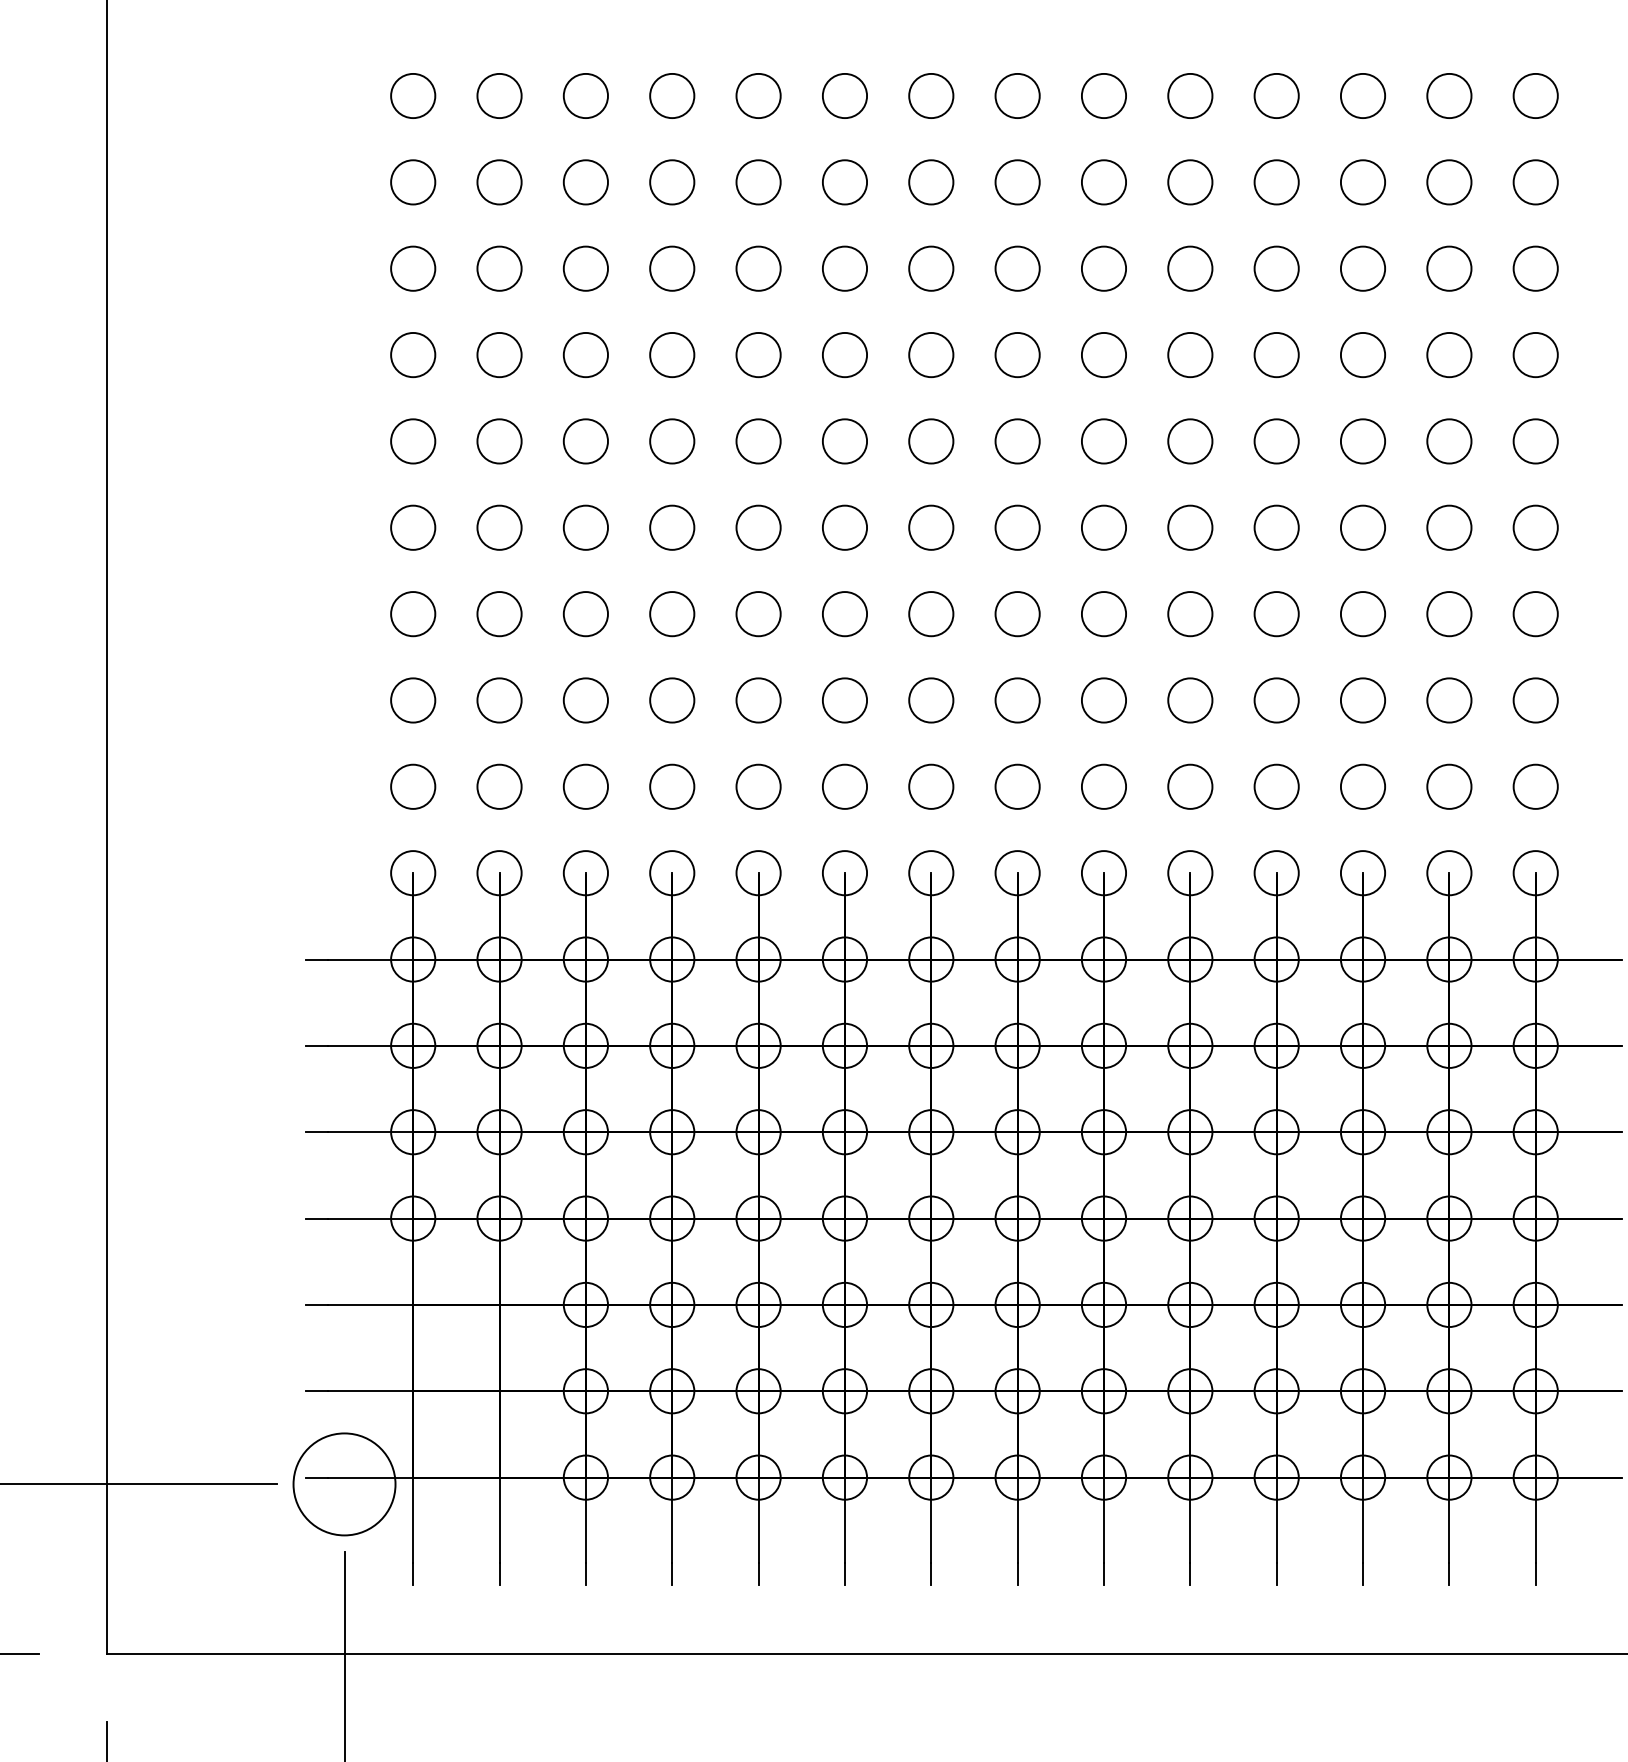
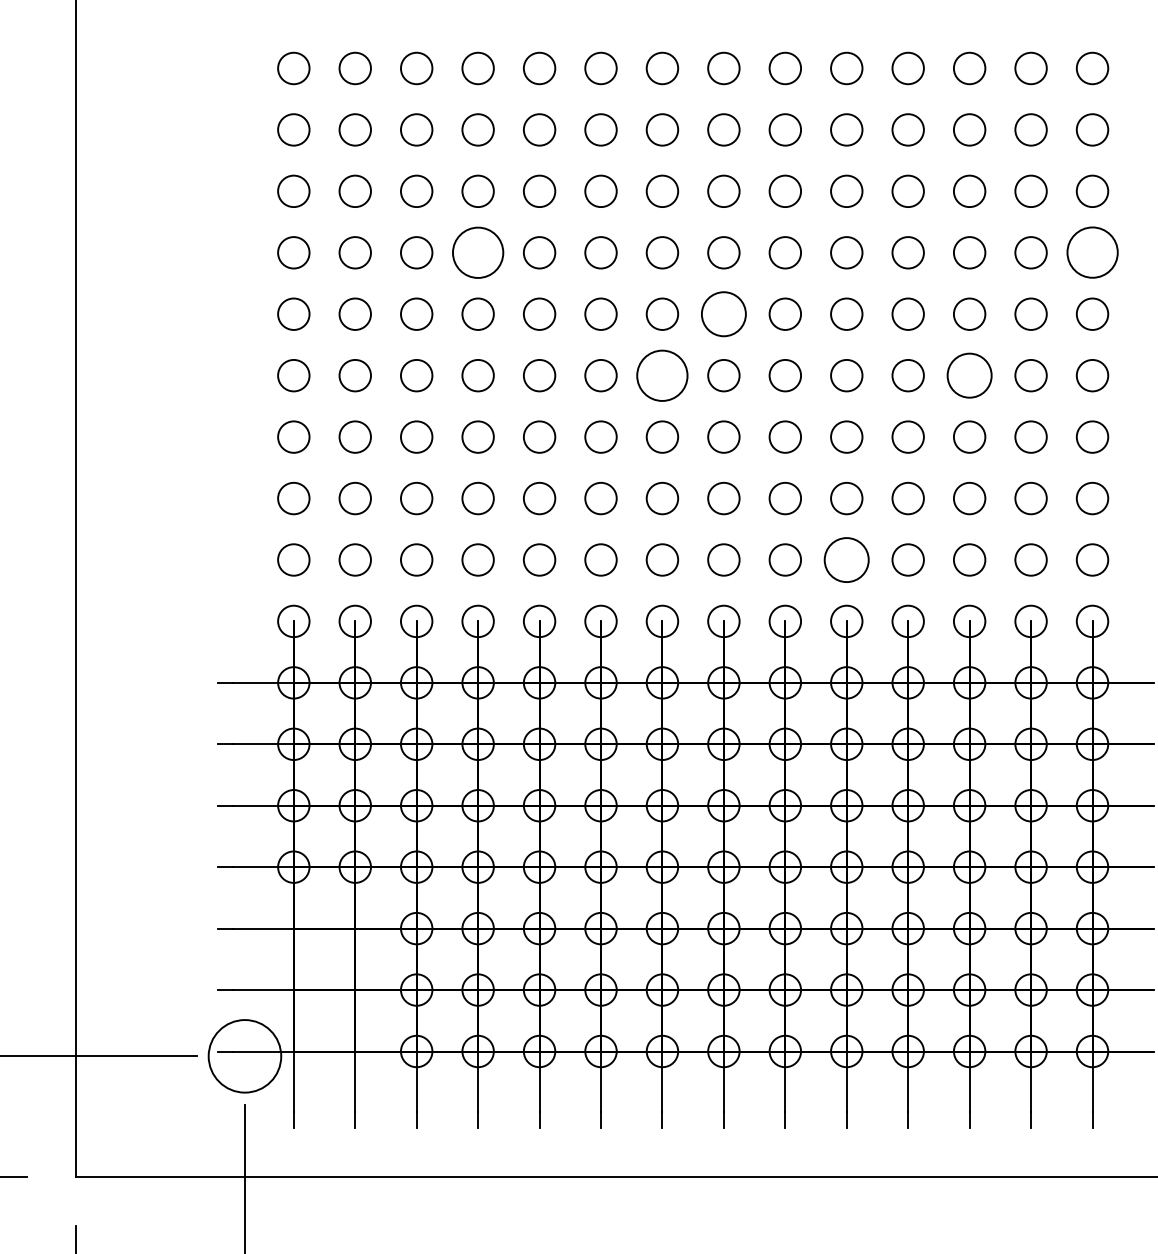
circle: (672, 354) -> (478, 252), size x1.6
circle: (1535, 355) -> (1092, 253), size x1.6
circle: (1017, 441) -> (723, 314), size x1.4
circle: (931, 527) -> (662, 375), size x1.6
circle: (1362, 527) -> (969, 375), size x1.4
circle: (1190, 786) -> (846, 559), size x1.4

